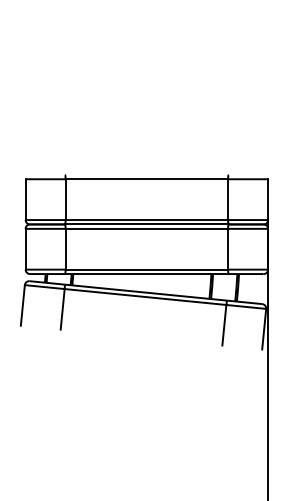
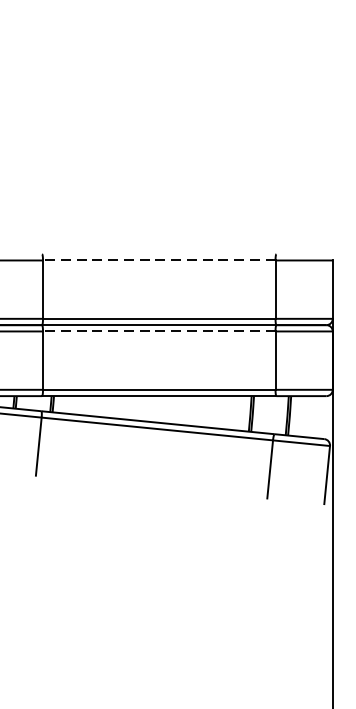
line: (146, 179) -> (158, 260), solid -> dashed
line: (146, 228) -> (158, 330), solid -> dashed

